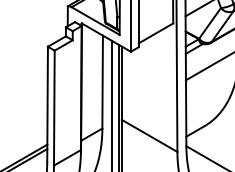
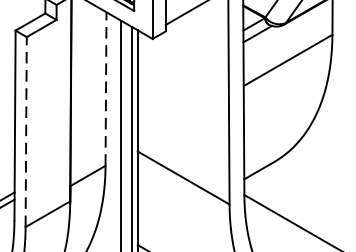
line: (102, 81) -> (105, 88), solid -> dashed
line: (54, 107) -> (26, 131), solid -> dashed

